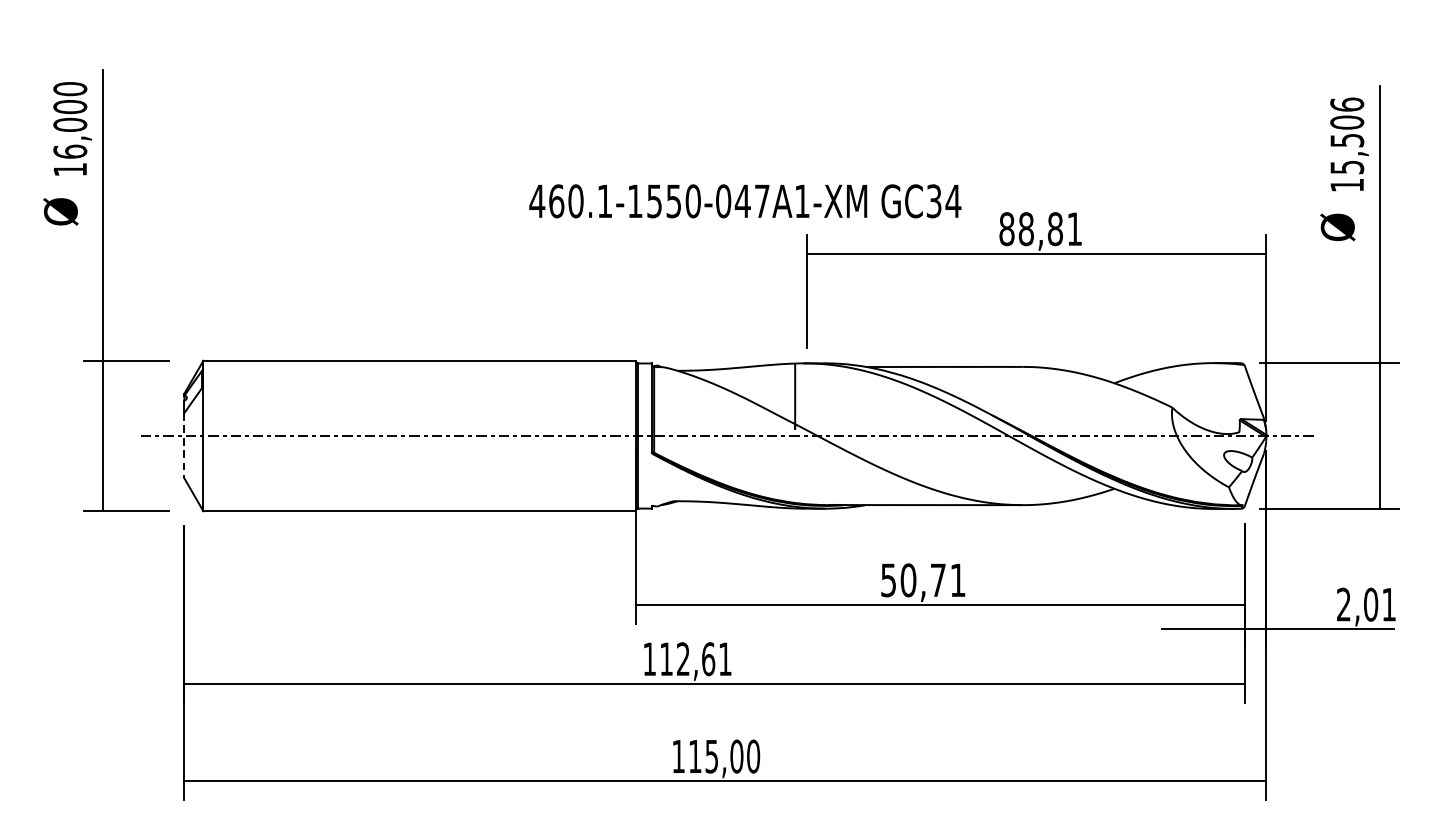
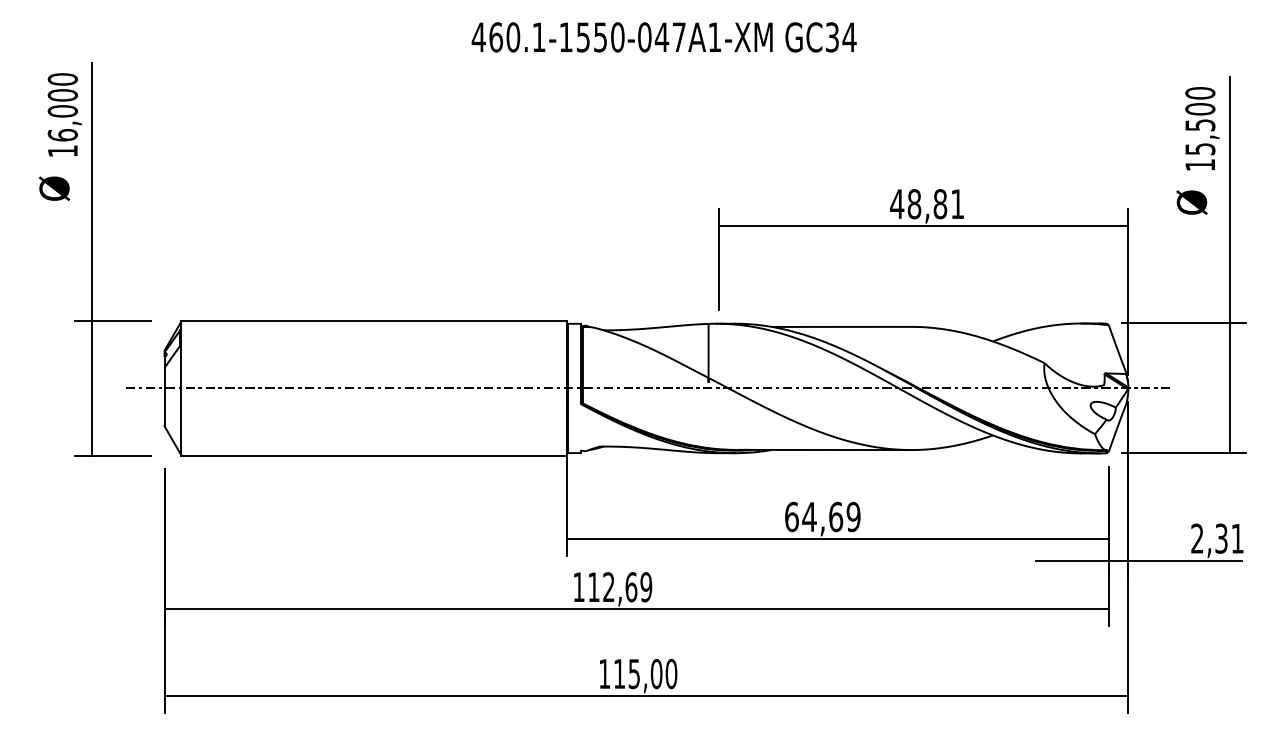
text: (1347, 104) -> (1200, 93), 15,506 -> 15,500
text: (744, 201) -> (663, 37), moved
text: (1007, 229) -> (897, 204), 88,81 -> 48,81
line: (184, 446) -> (164, 397), dashed -> solid
text: (923, 579) -> (822, 516), 50,71 -> 64,69
text: (1370, 604) -> (1221, 538), 2,01 -> 2,31
text: (725, 659) -> (646, 587), 112,61 -> 112,69

